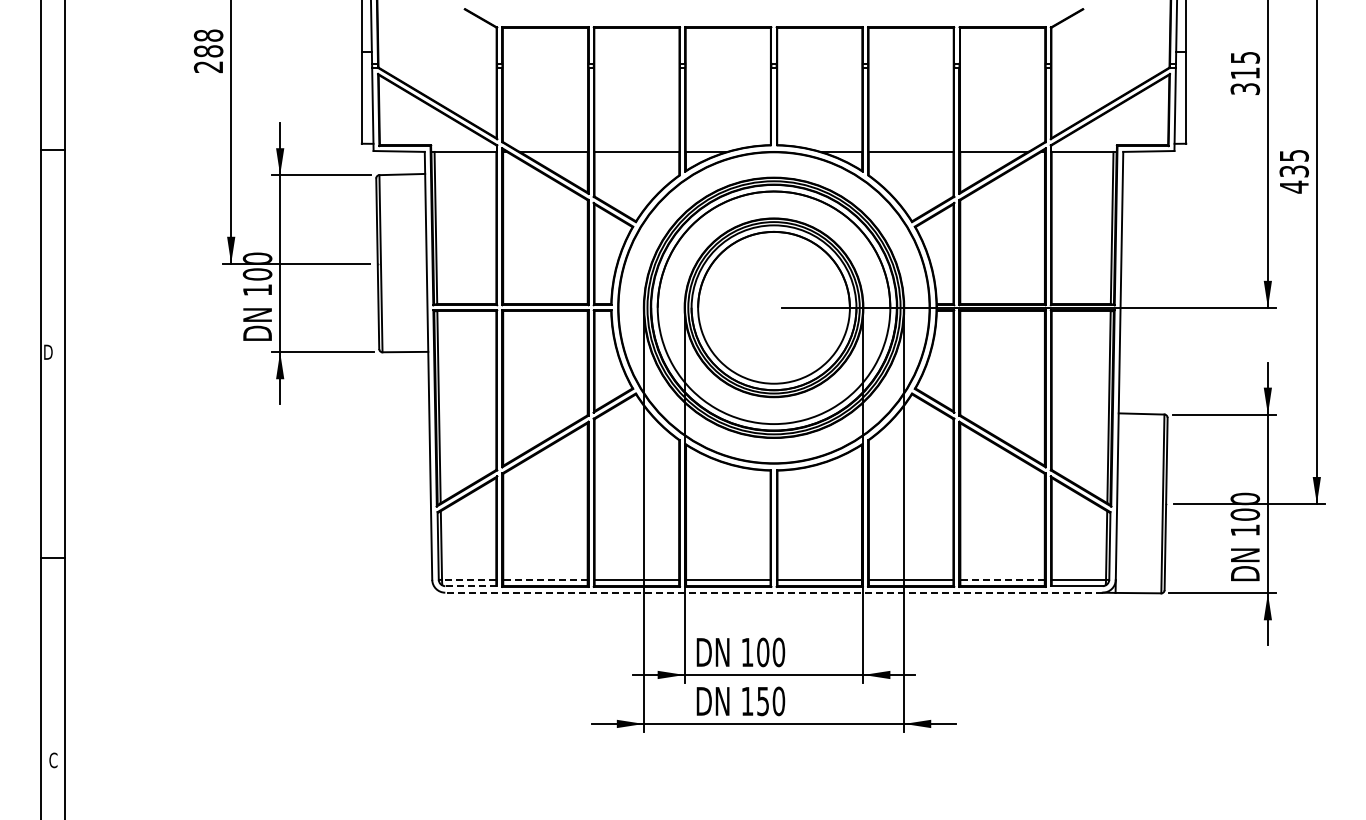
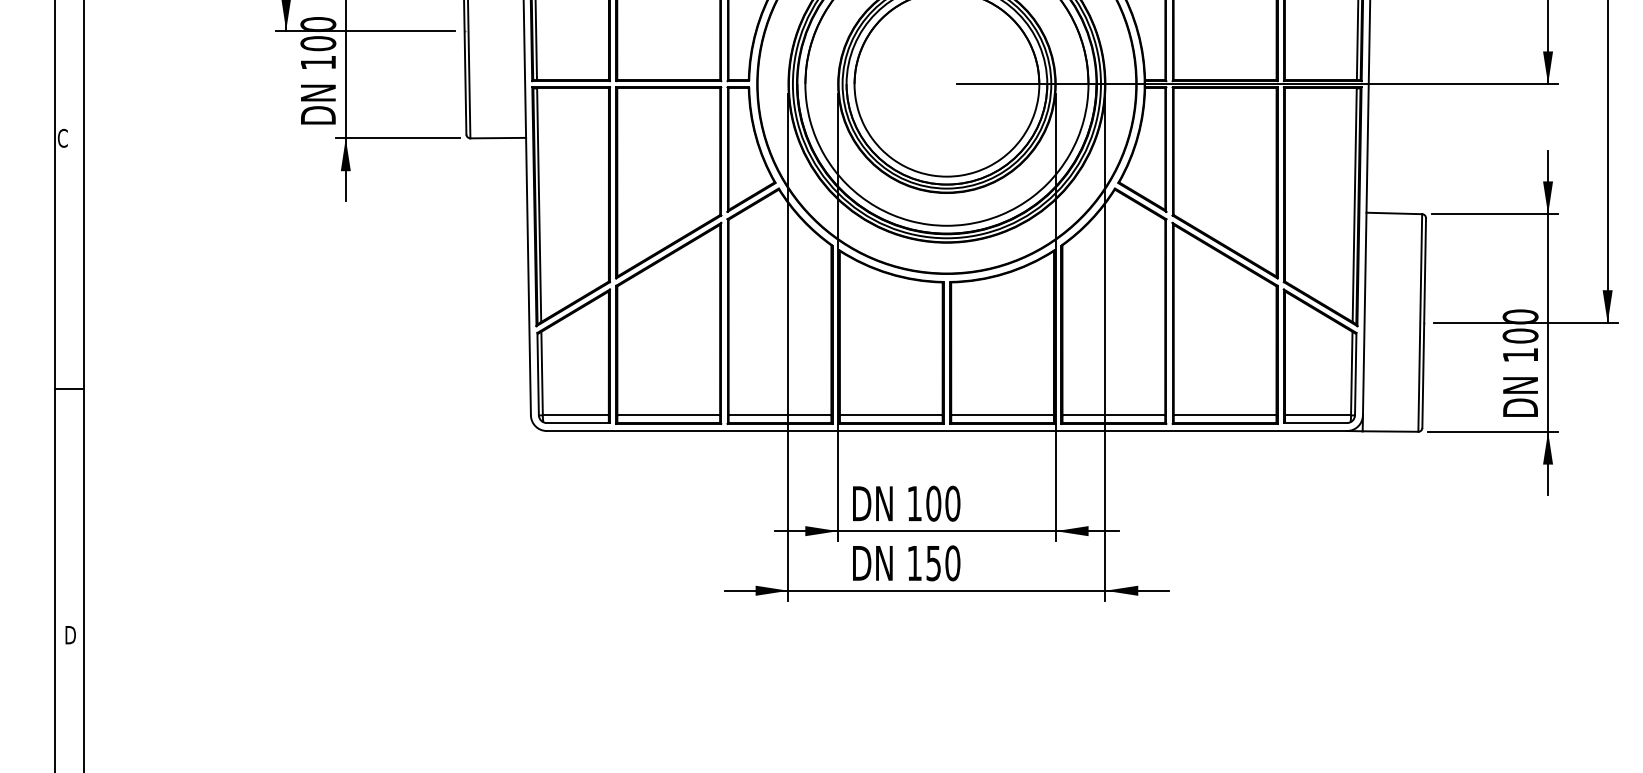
text: (47, 352) -> (62, 138), D -> C
line: (468, 579) -> (575, 414), dashed -> solid
line: (544, 579) -> (667, 414), dashed -> solid
line: (1002, 579) -> (1225, 414), dashed -> solid
line: (471, 586) -> (578, 423), dashed -> solid
line: (774, 592) -> (947, 430), dashed -> solid
text: (53, 760) -> (69, 635), C -> D

